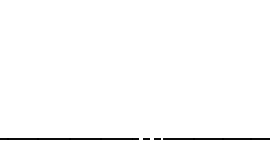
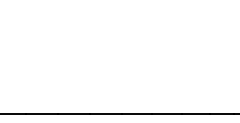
line: (148, 139) -> (106, 114), dashed -> solid

